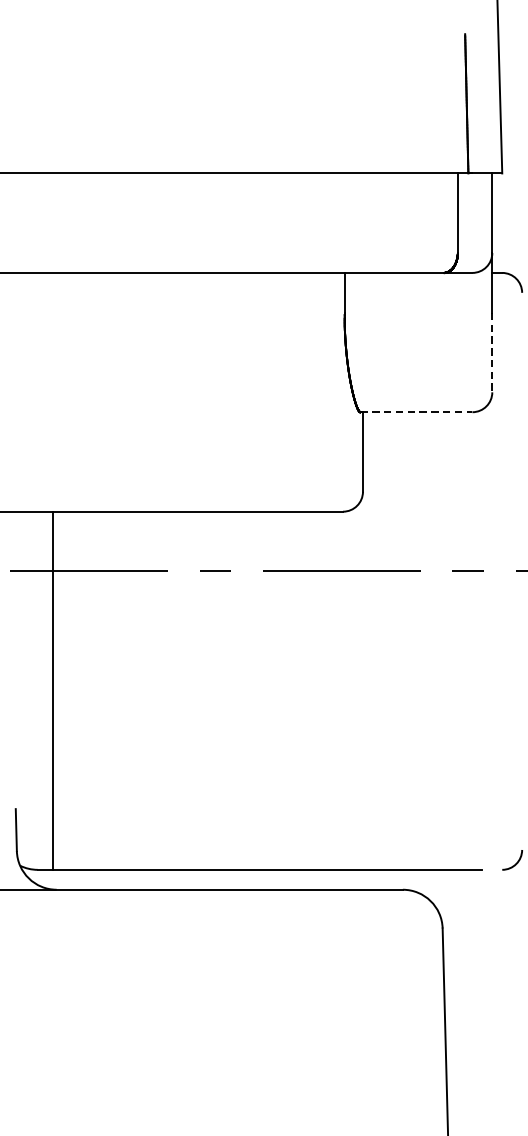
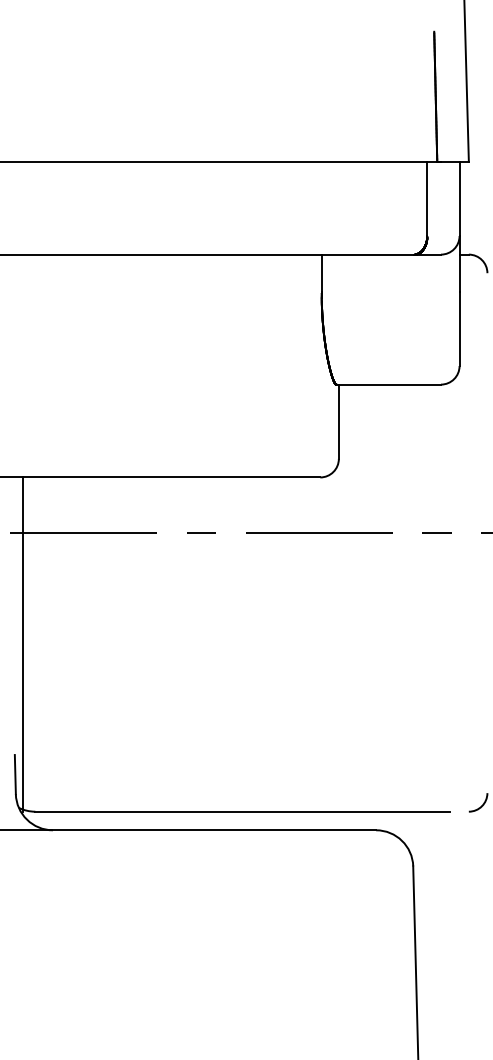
line: (492, 353) -> (459, 329), dashed -> solid
line: (417, 412) -> (389, 384), dashed -> solid
line: (52, 690) -> (23, 644), moved

